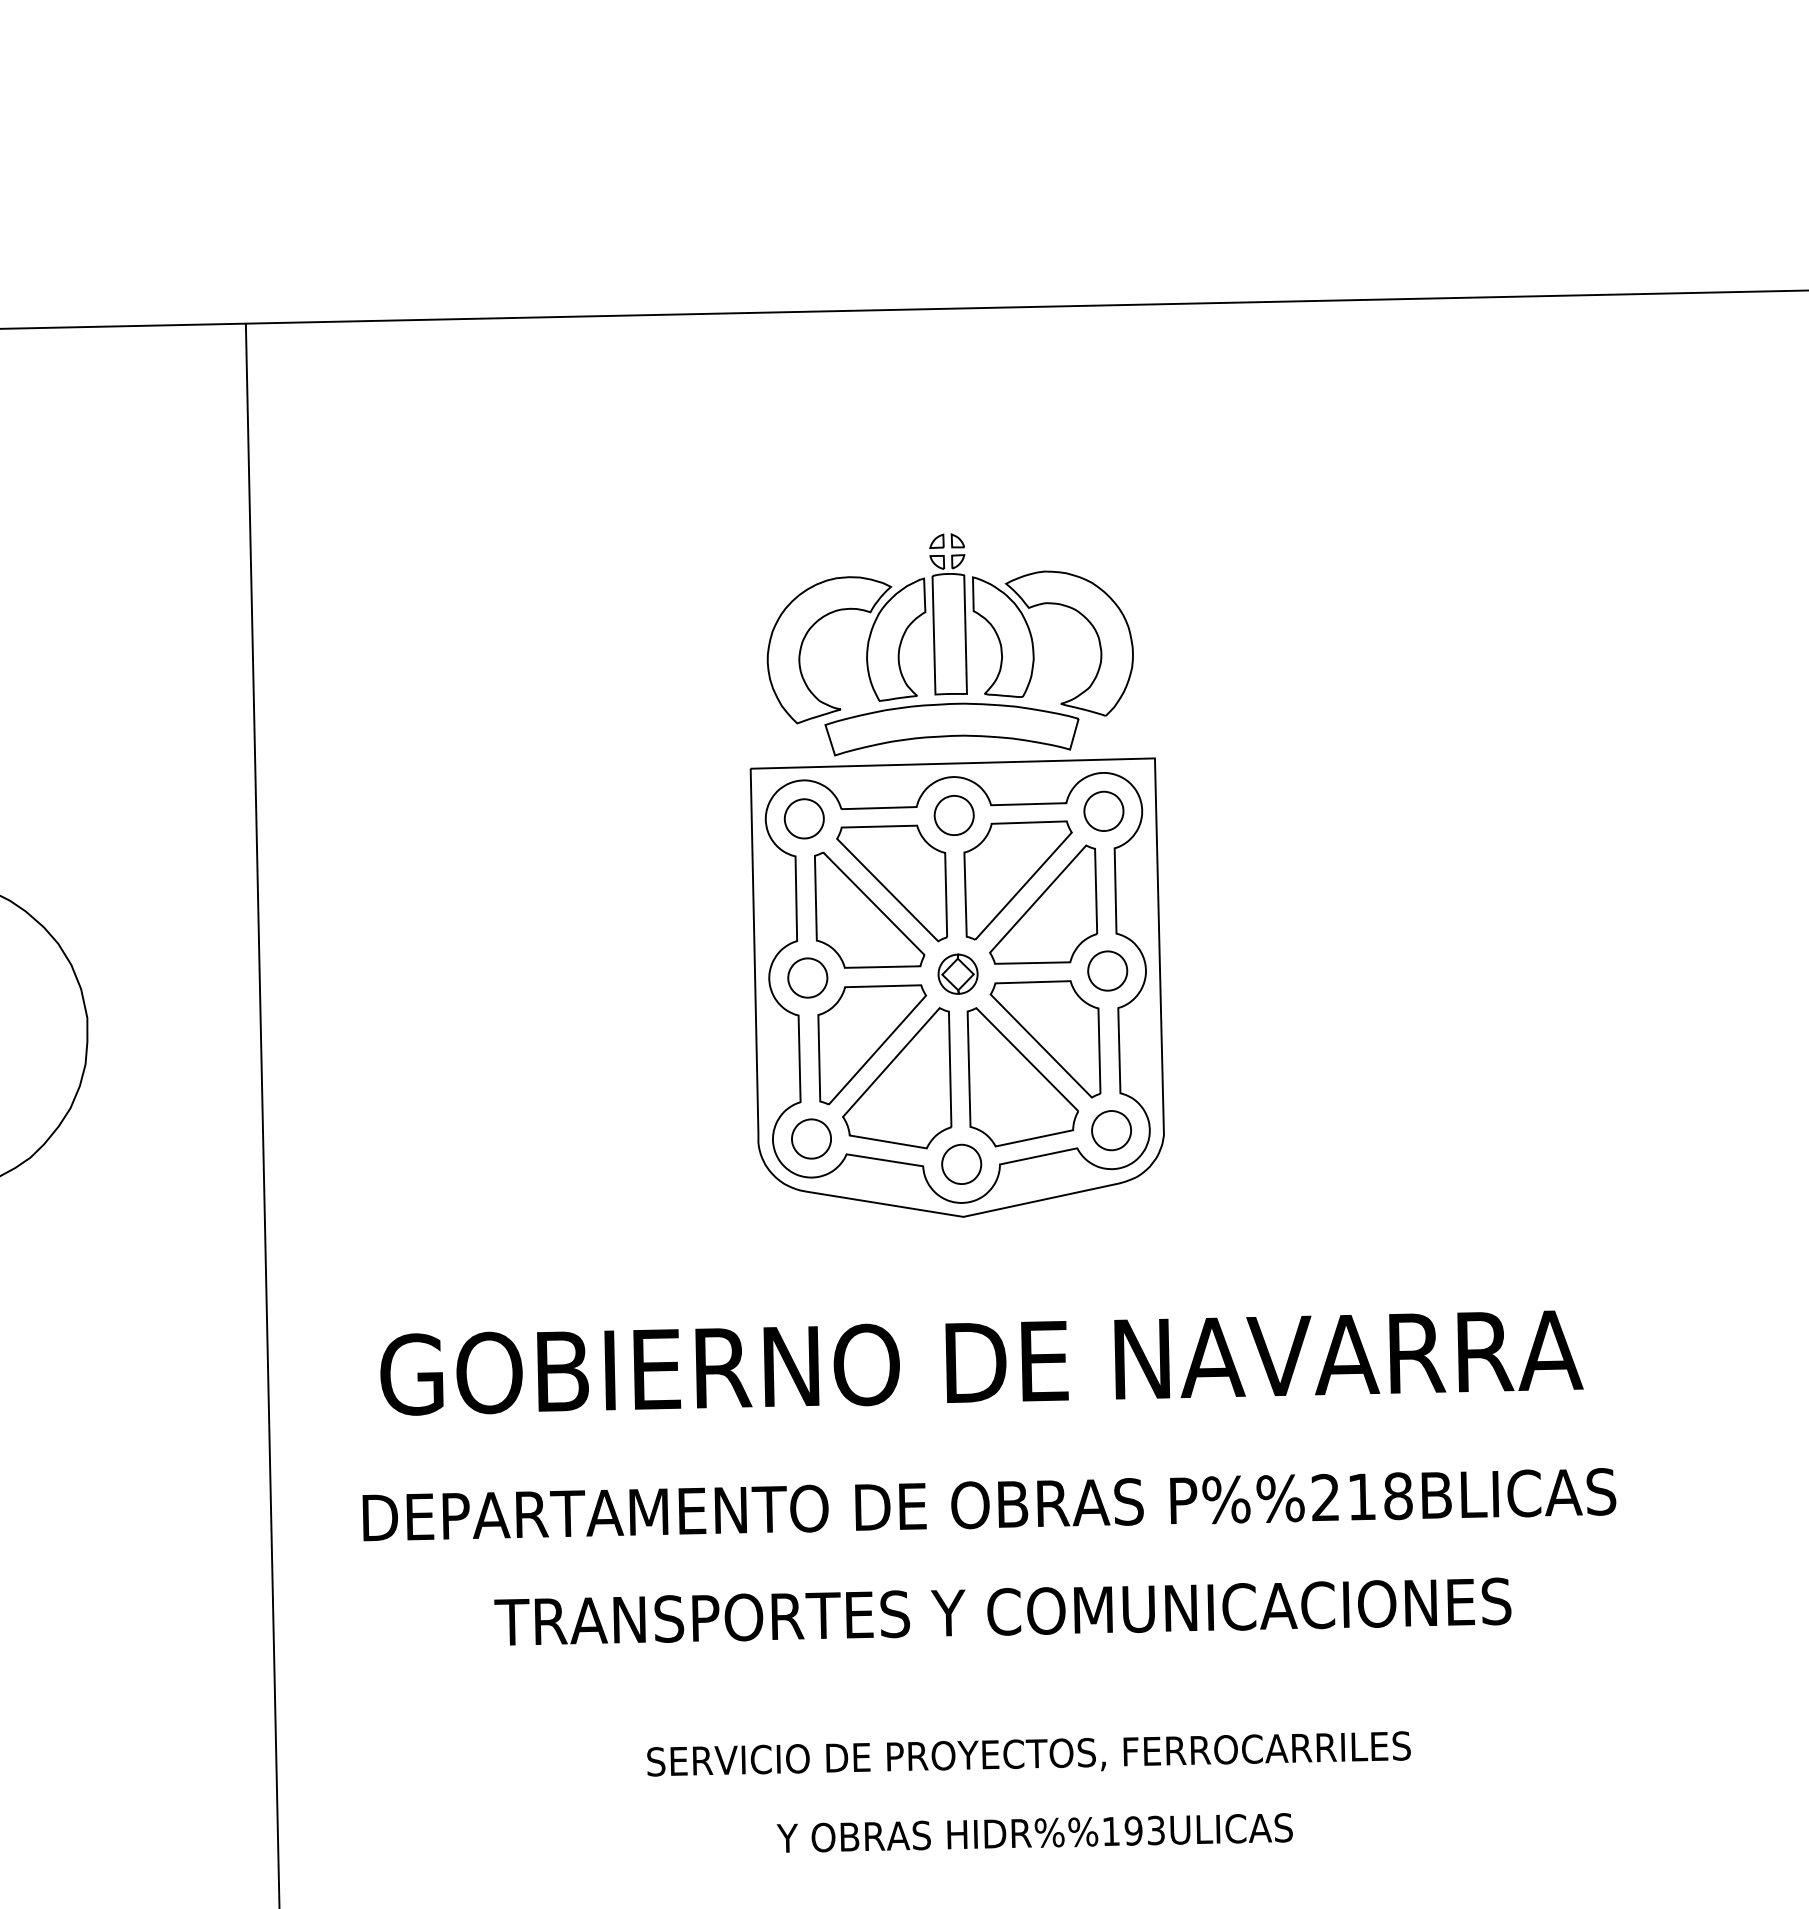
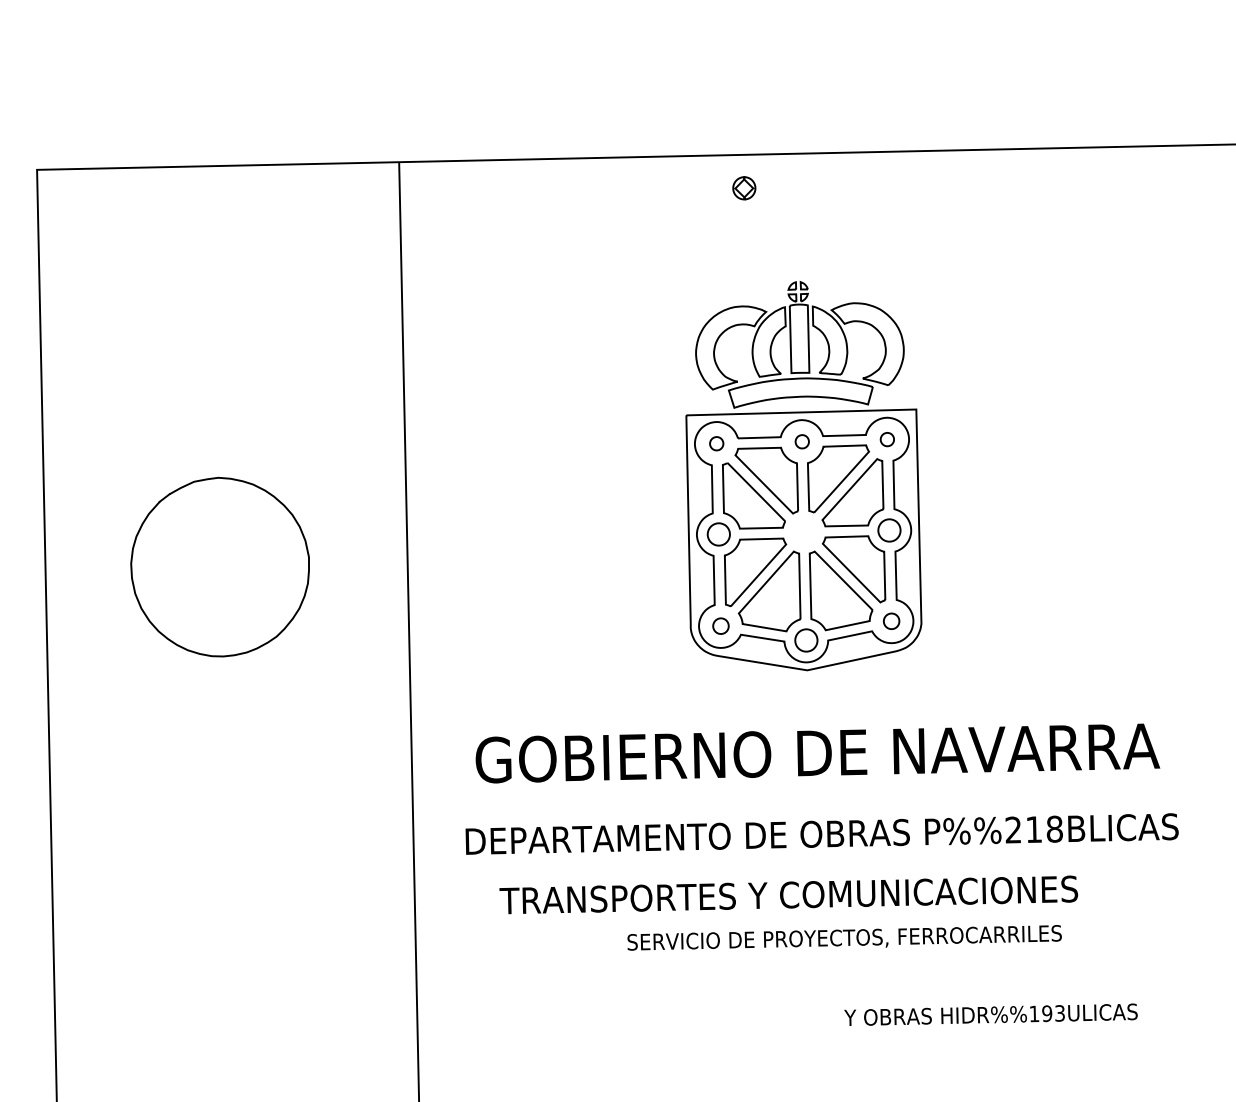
part: (1104, 811) -> (887, 439), size x0.6
part: (954, 814) -> (802, 441), size x0.6
part: (803, 818) -> (716, 443), size x0.6
part: (958, 974) -> (744, 188), moved
part: (1111, 1131) -> (891, 621), size x0.7
part: (810, 1139) -> (720, 626), size x0.7
text: (1002, 1610) -> (788, 894), moved
text: (1028, 1753) -> (844, 937), moved
text: (1033, 1832) -> (990, 1014), moved

